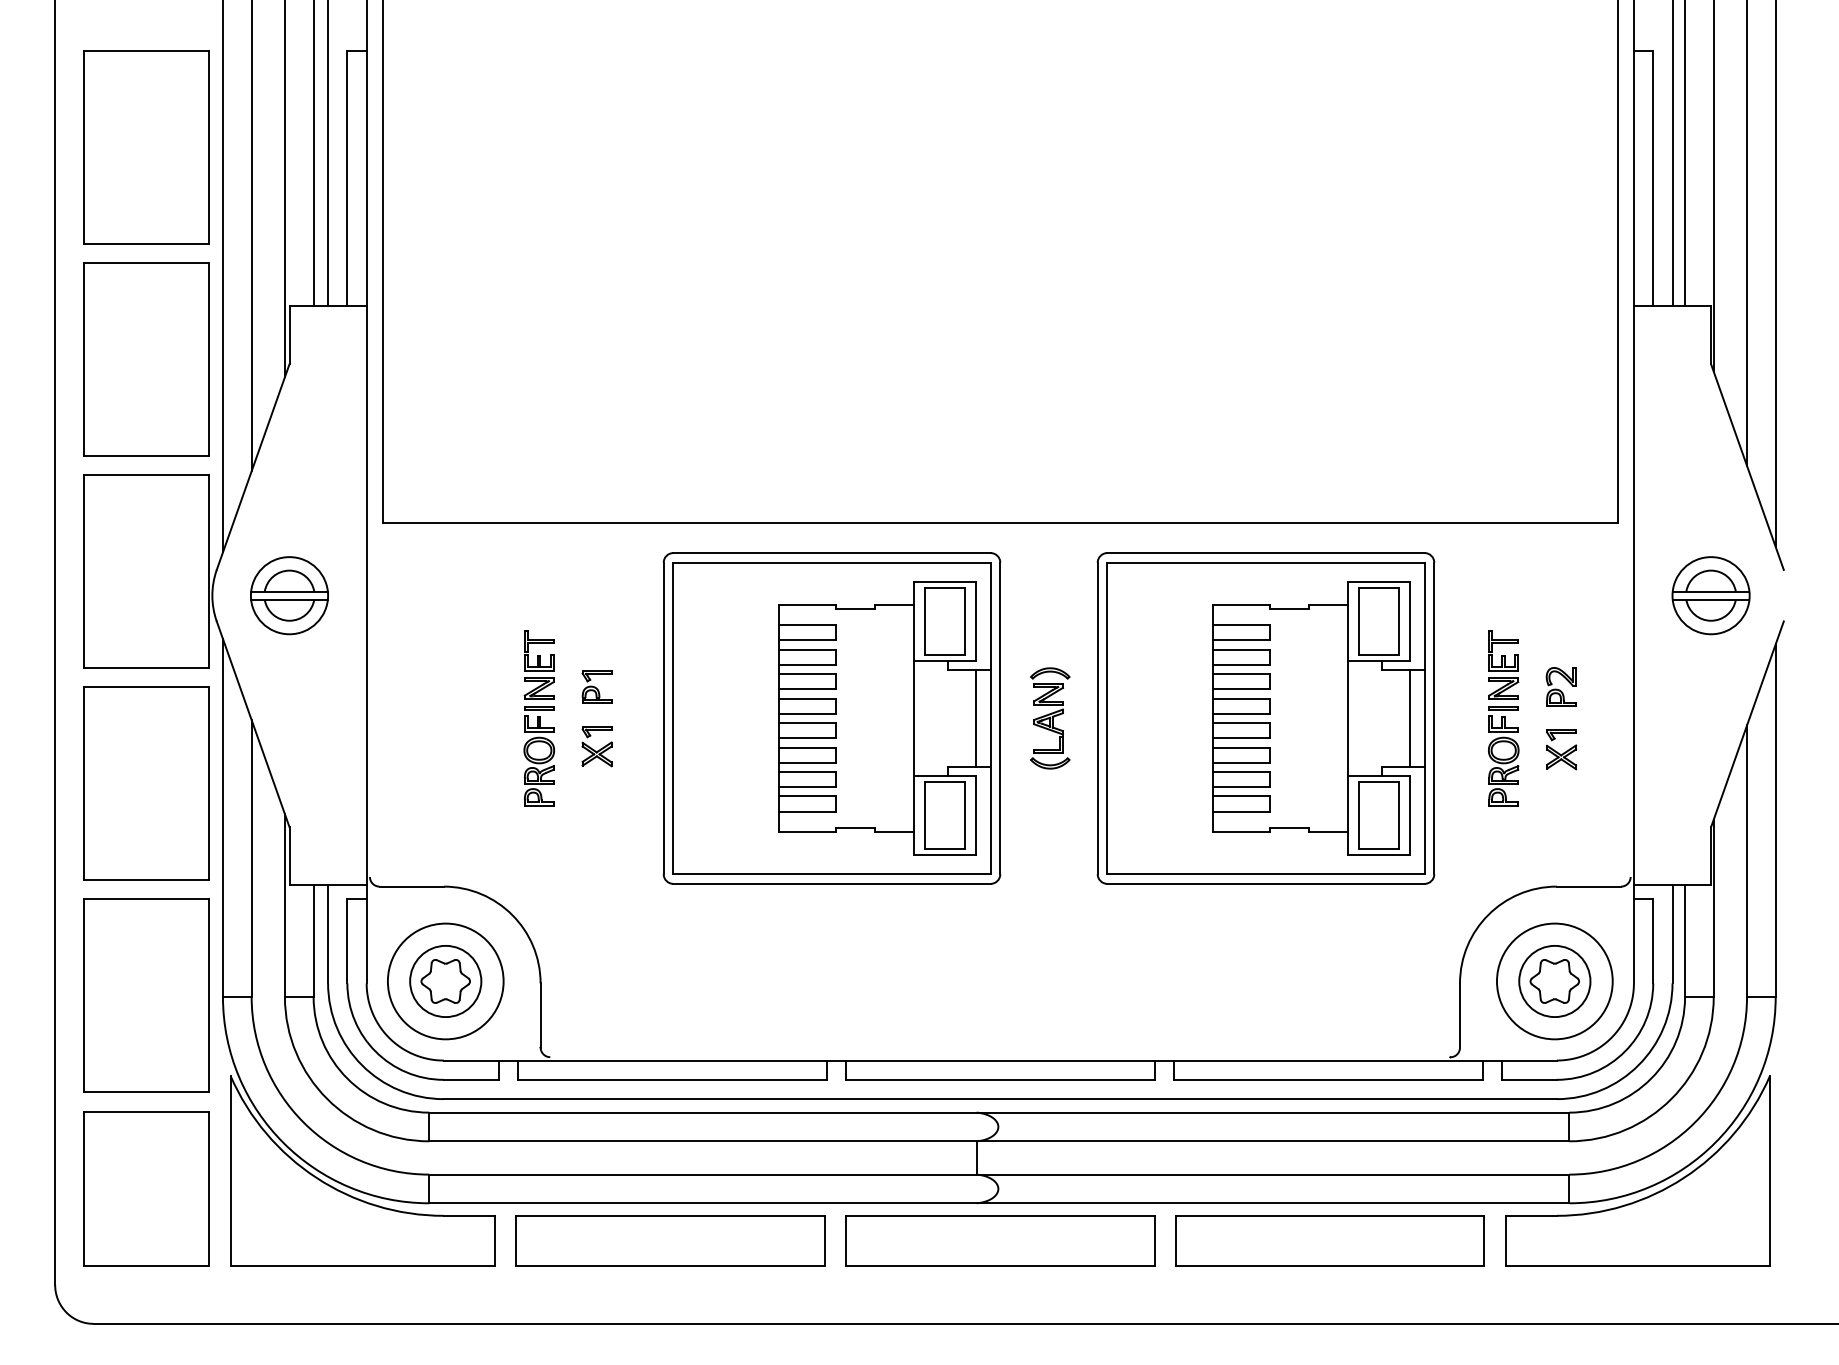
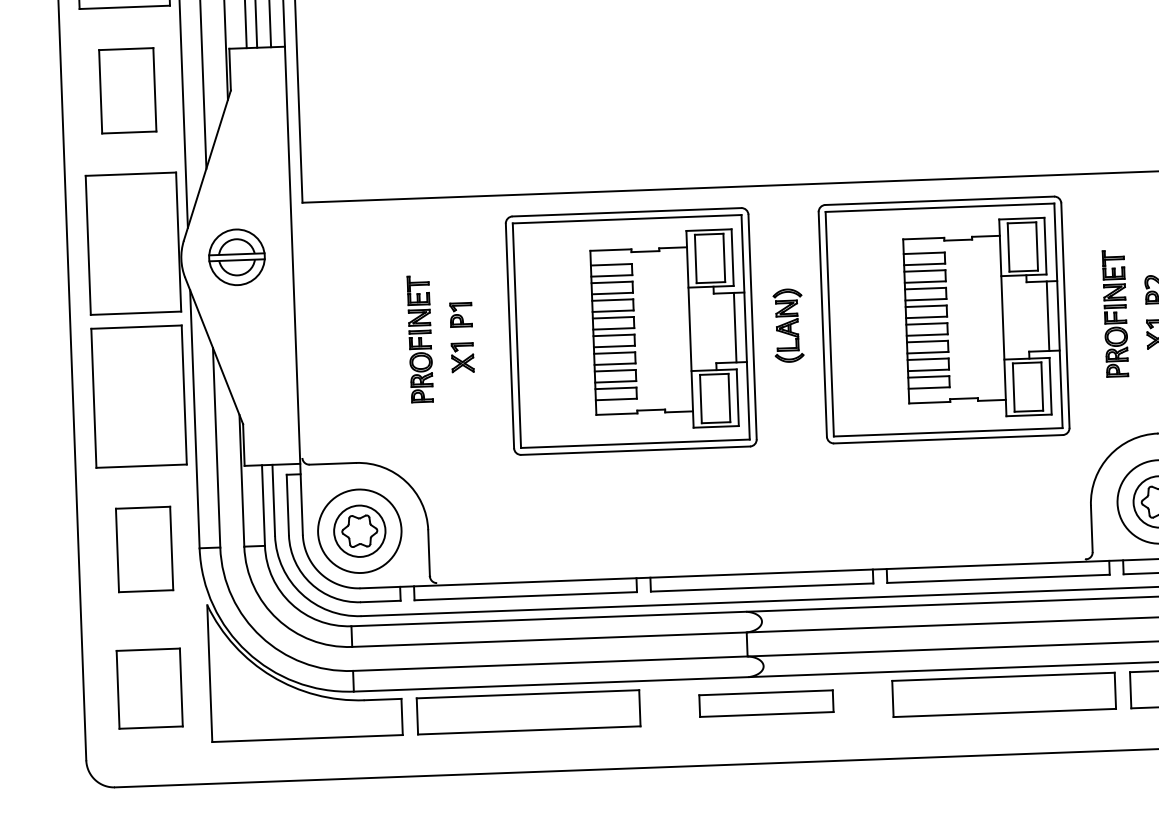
part: (146, 359) -> (127, 90), size x0.6
part: (146, 995) -> (144, 549), size x0.6
part: (146, 1188) -> (149, 688), size x0.7
part: (1000, 1240) -> (766, 703), size x0.6

